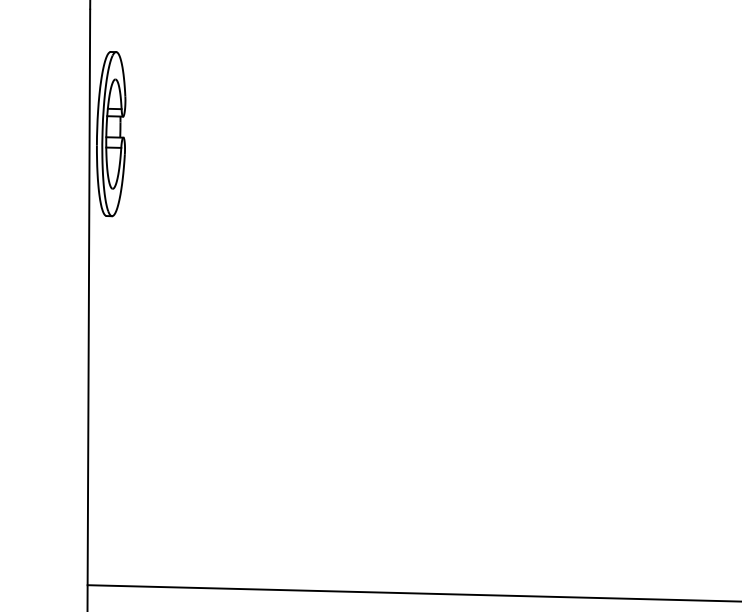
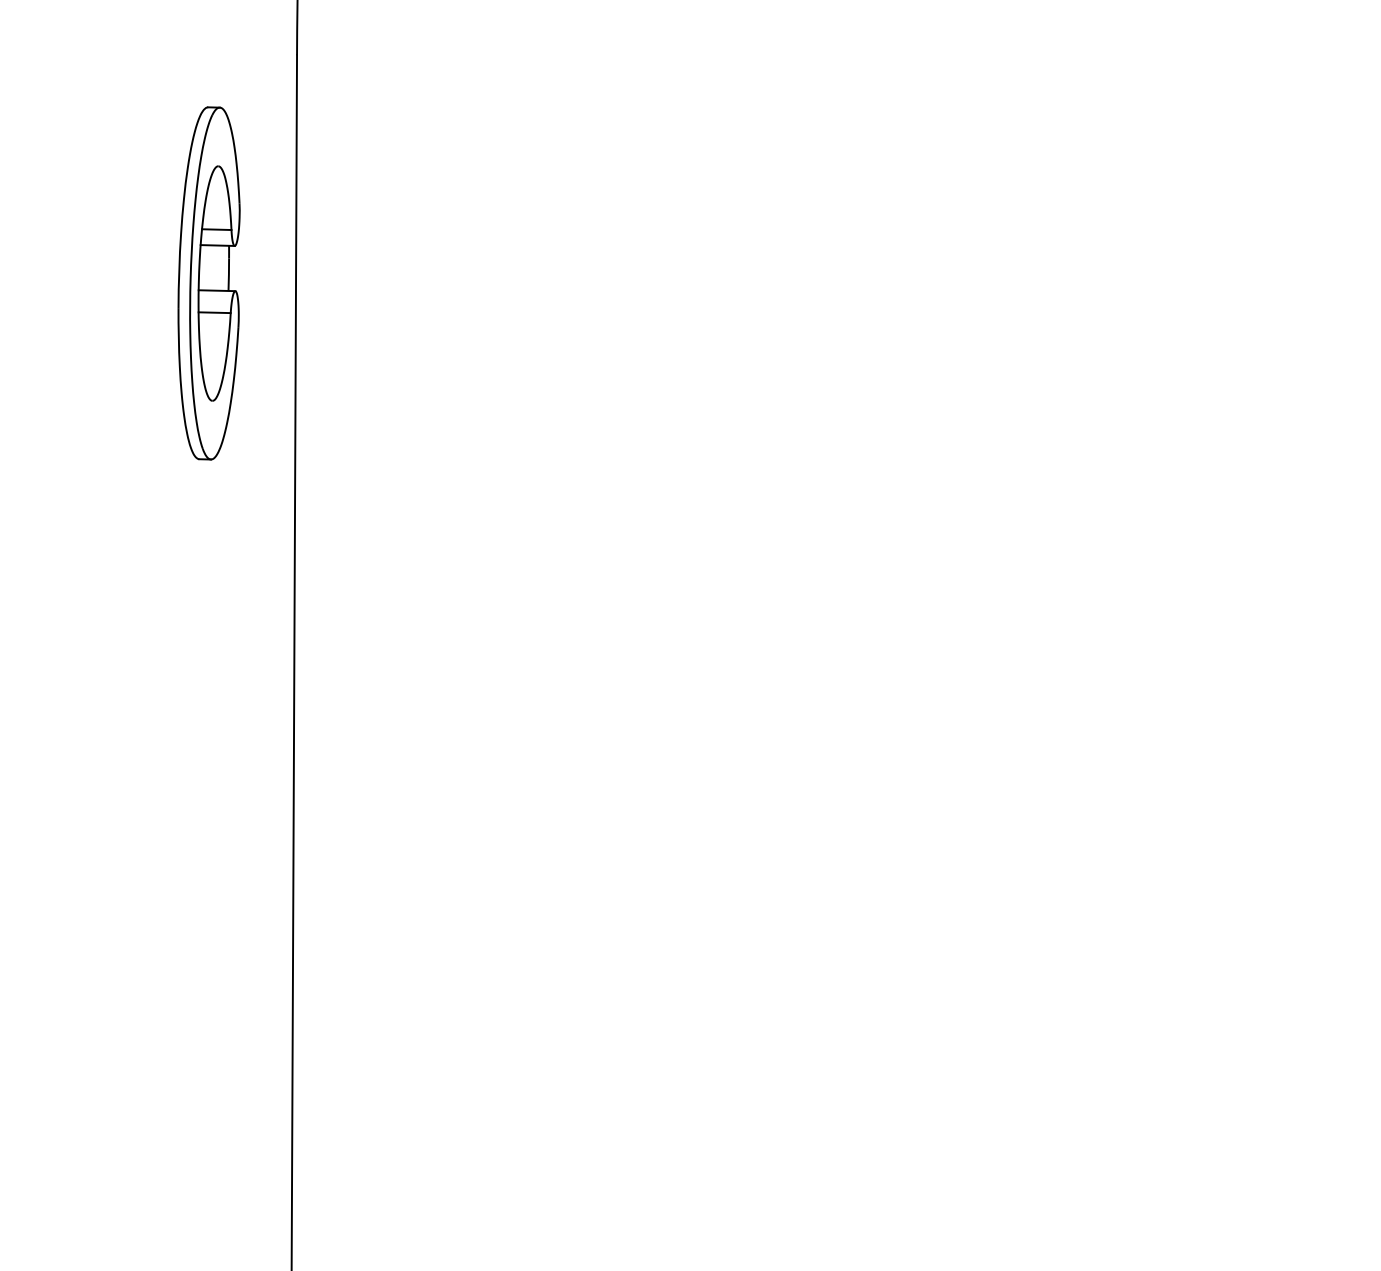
part: (111, 134) -> (209, 284), moved

